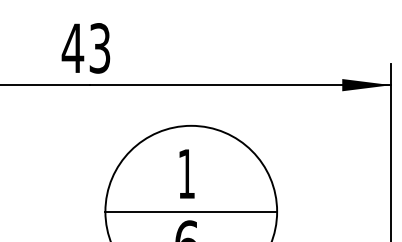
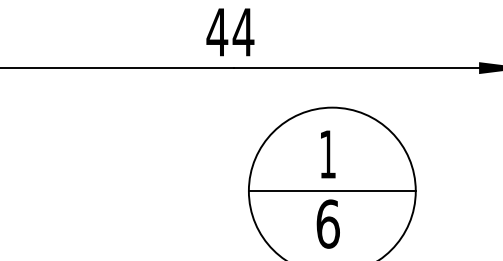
text: (99, 47) -> (243, 31), 43 -> 44

